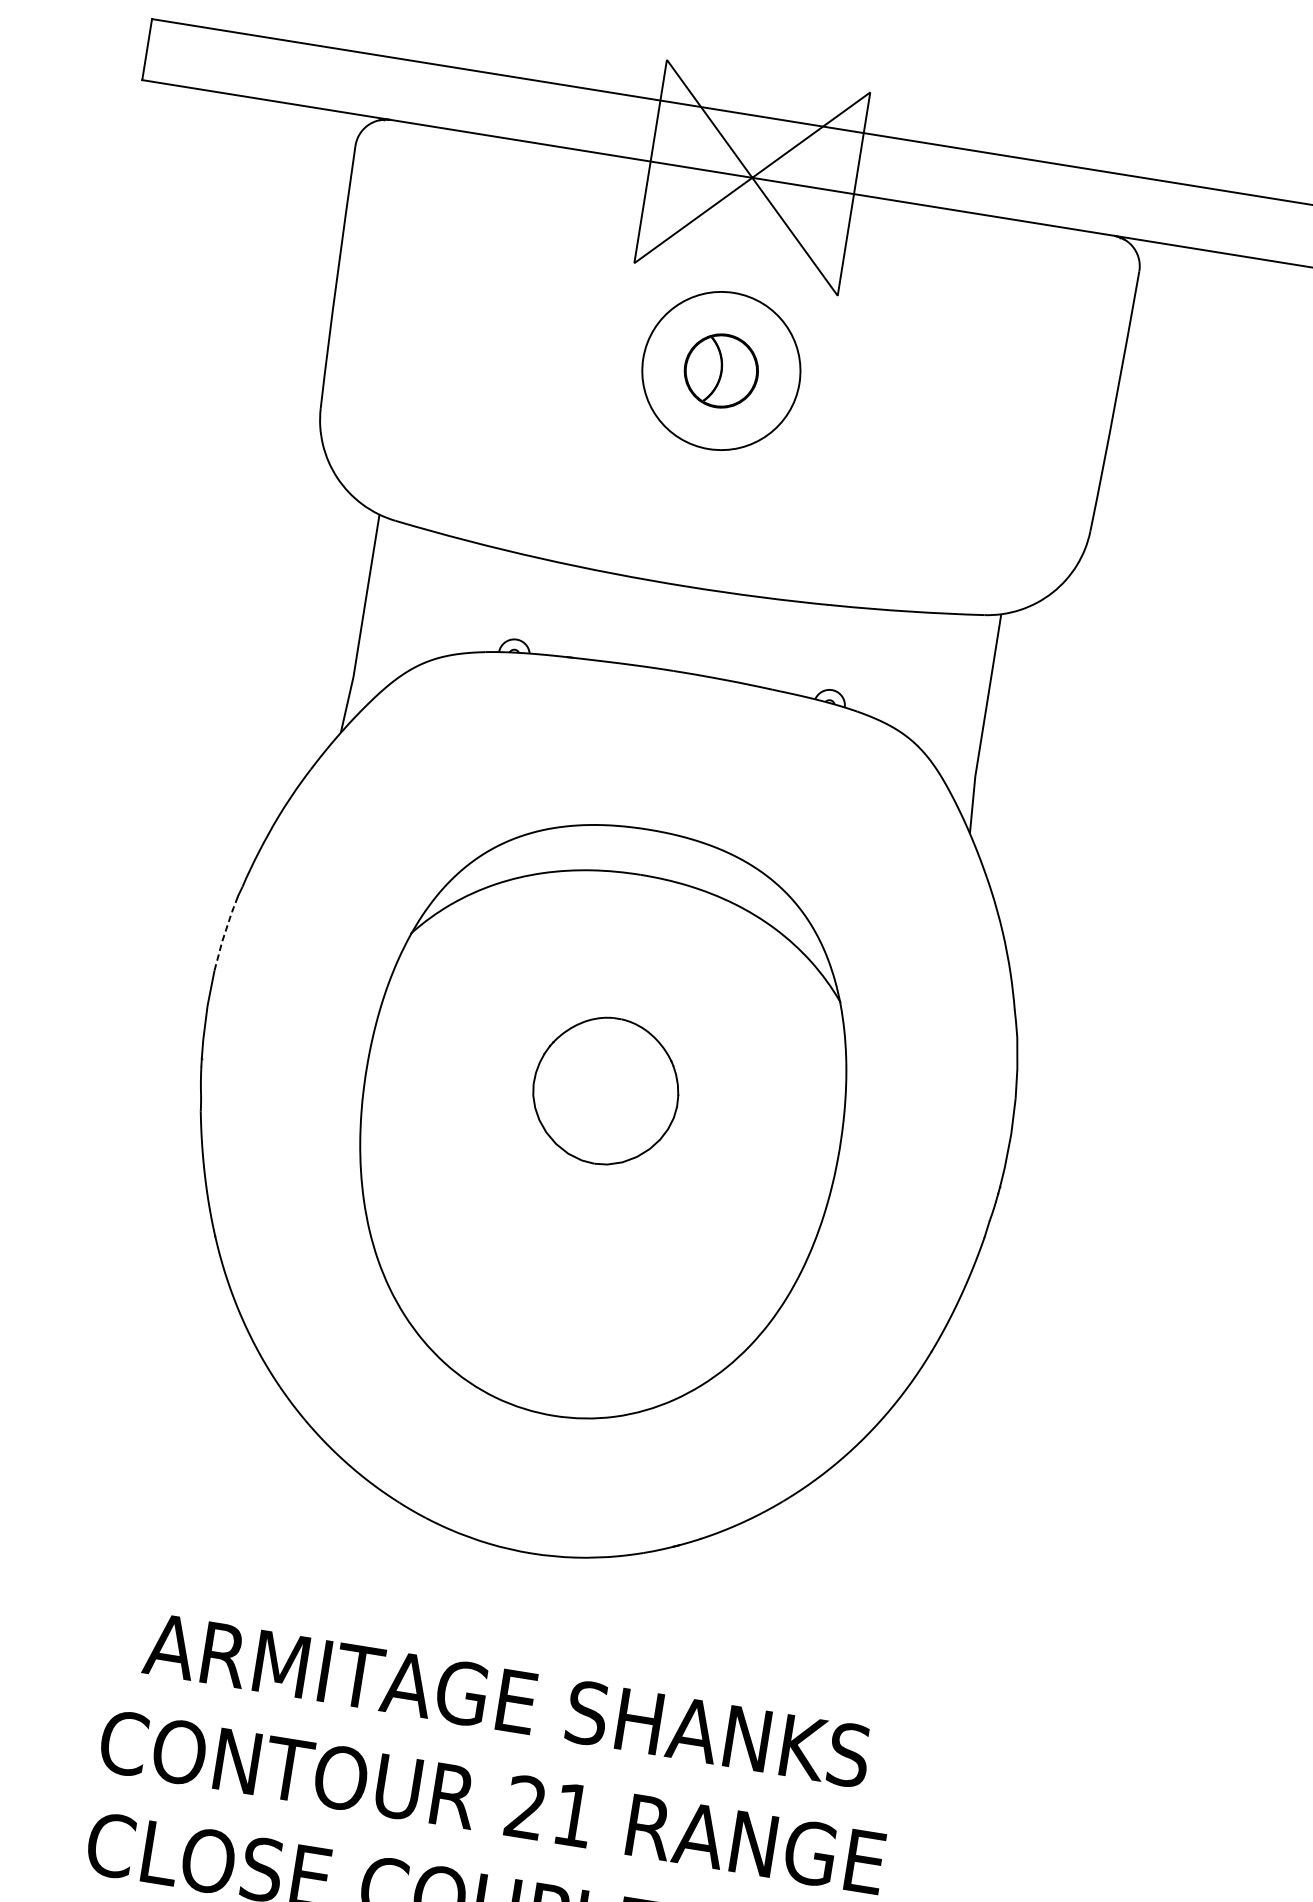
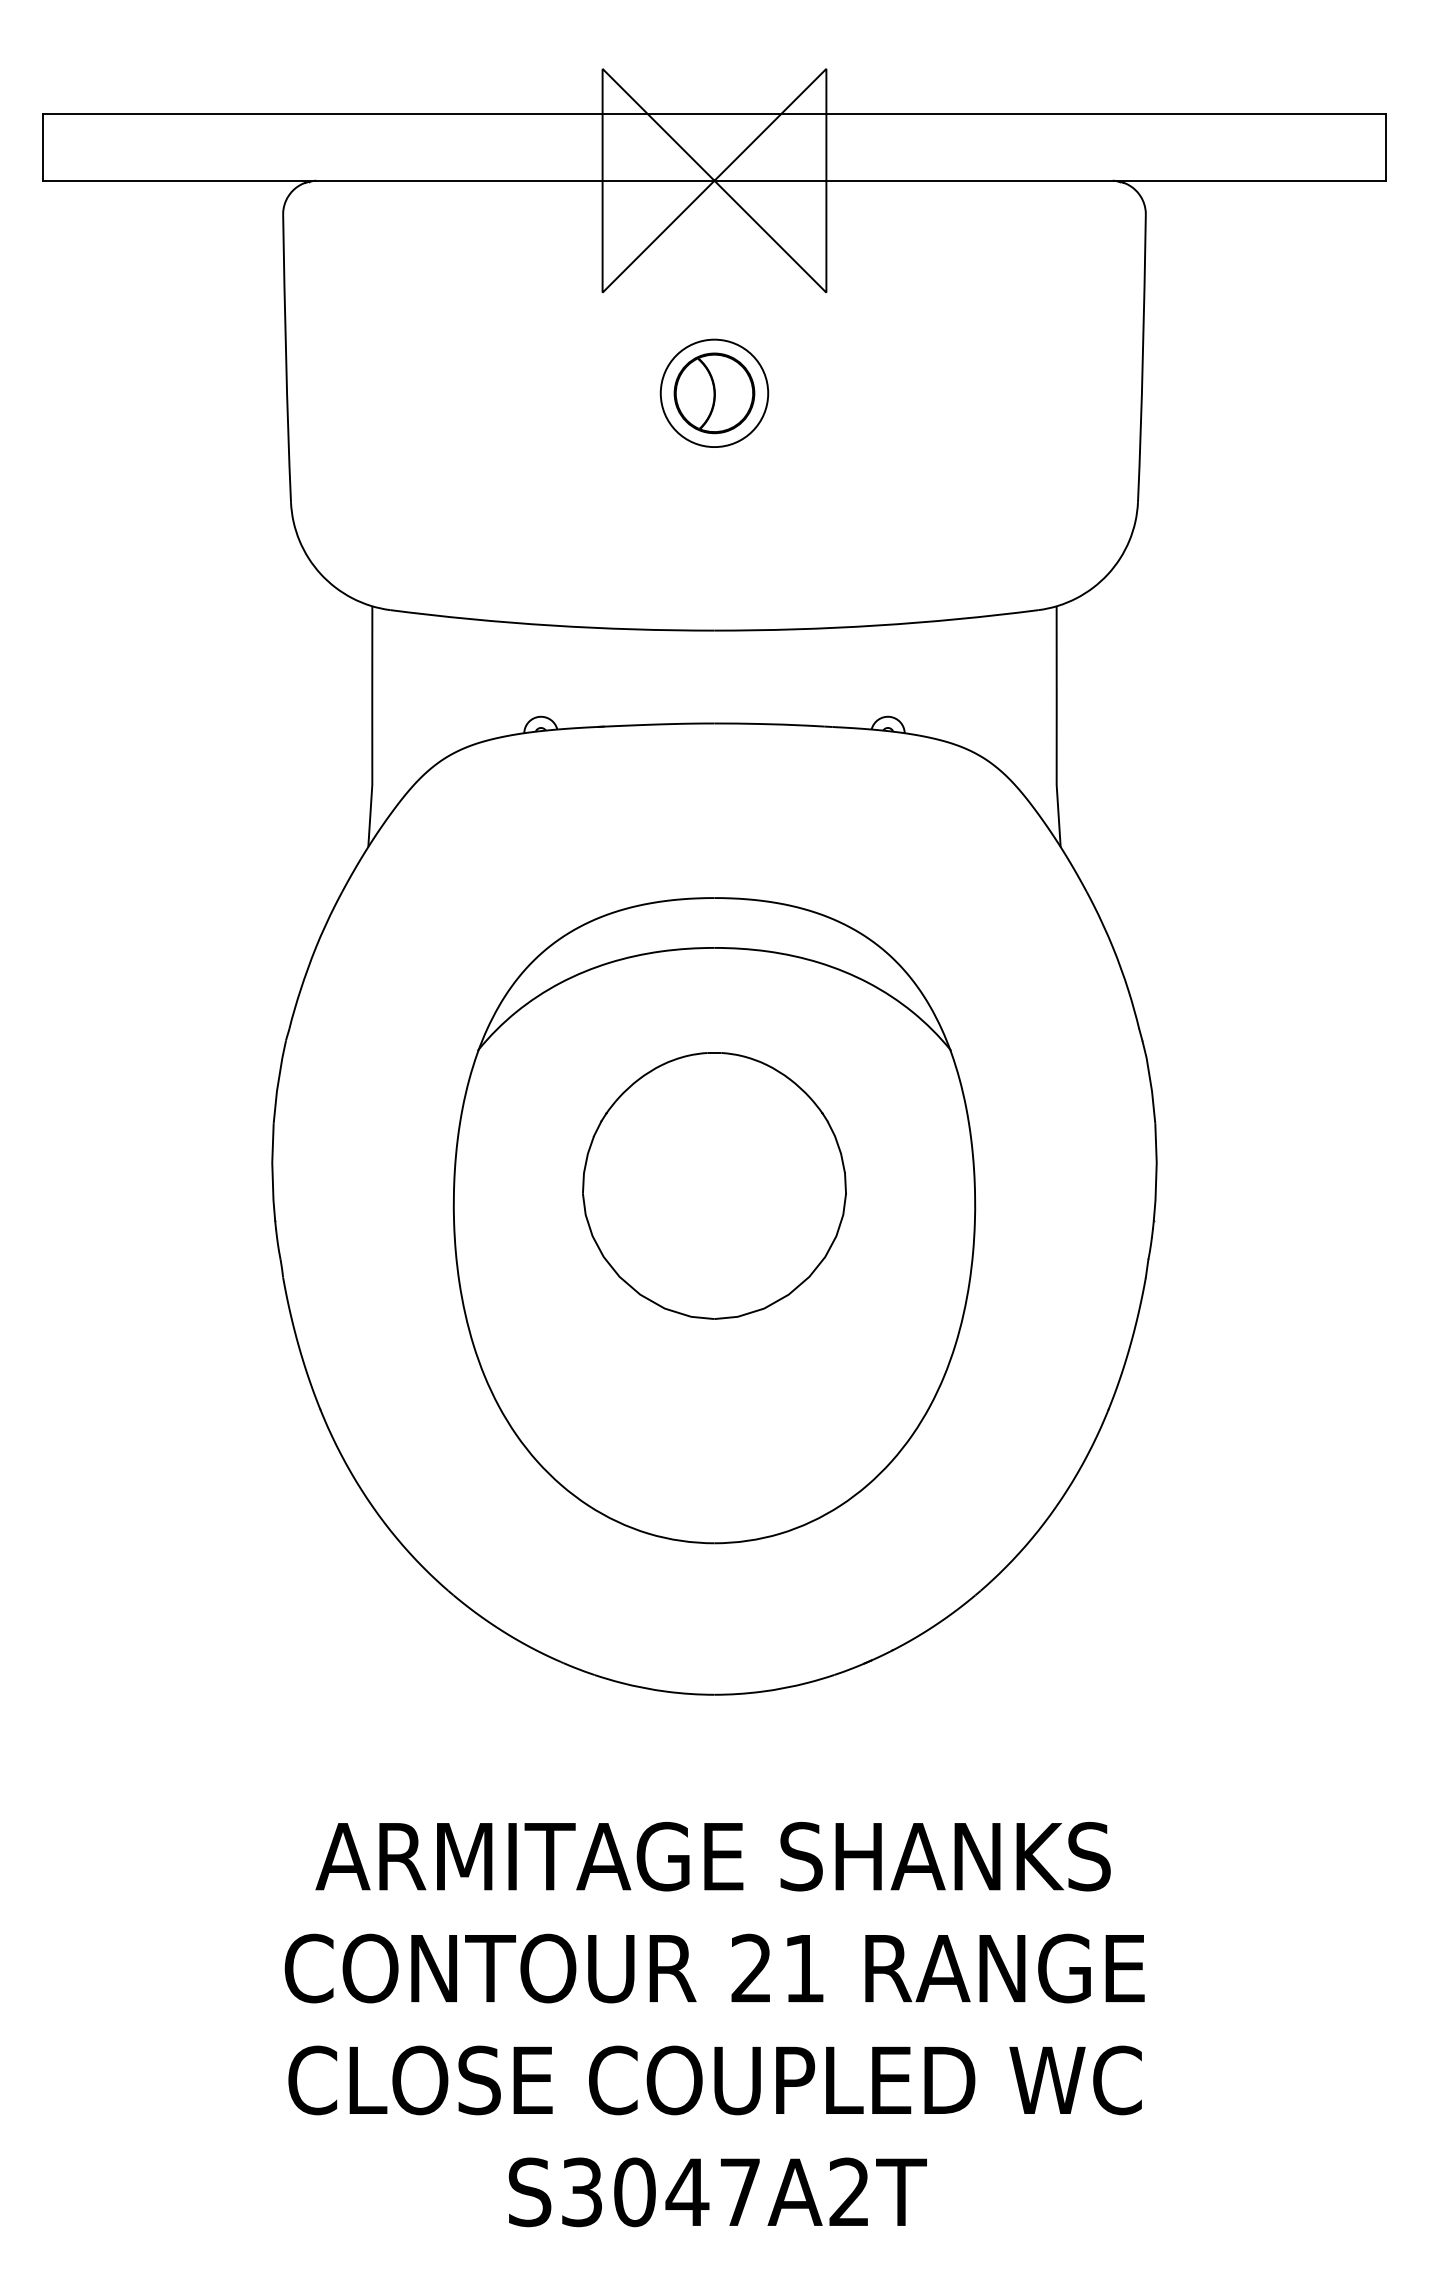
circle: (721, 371) -> (714, 393), size x0.62
line: (224, 933) -> (278, 1082), dashed -> solid
part: (606, 1090) -> (714, 1185), size x1.67

